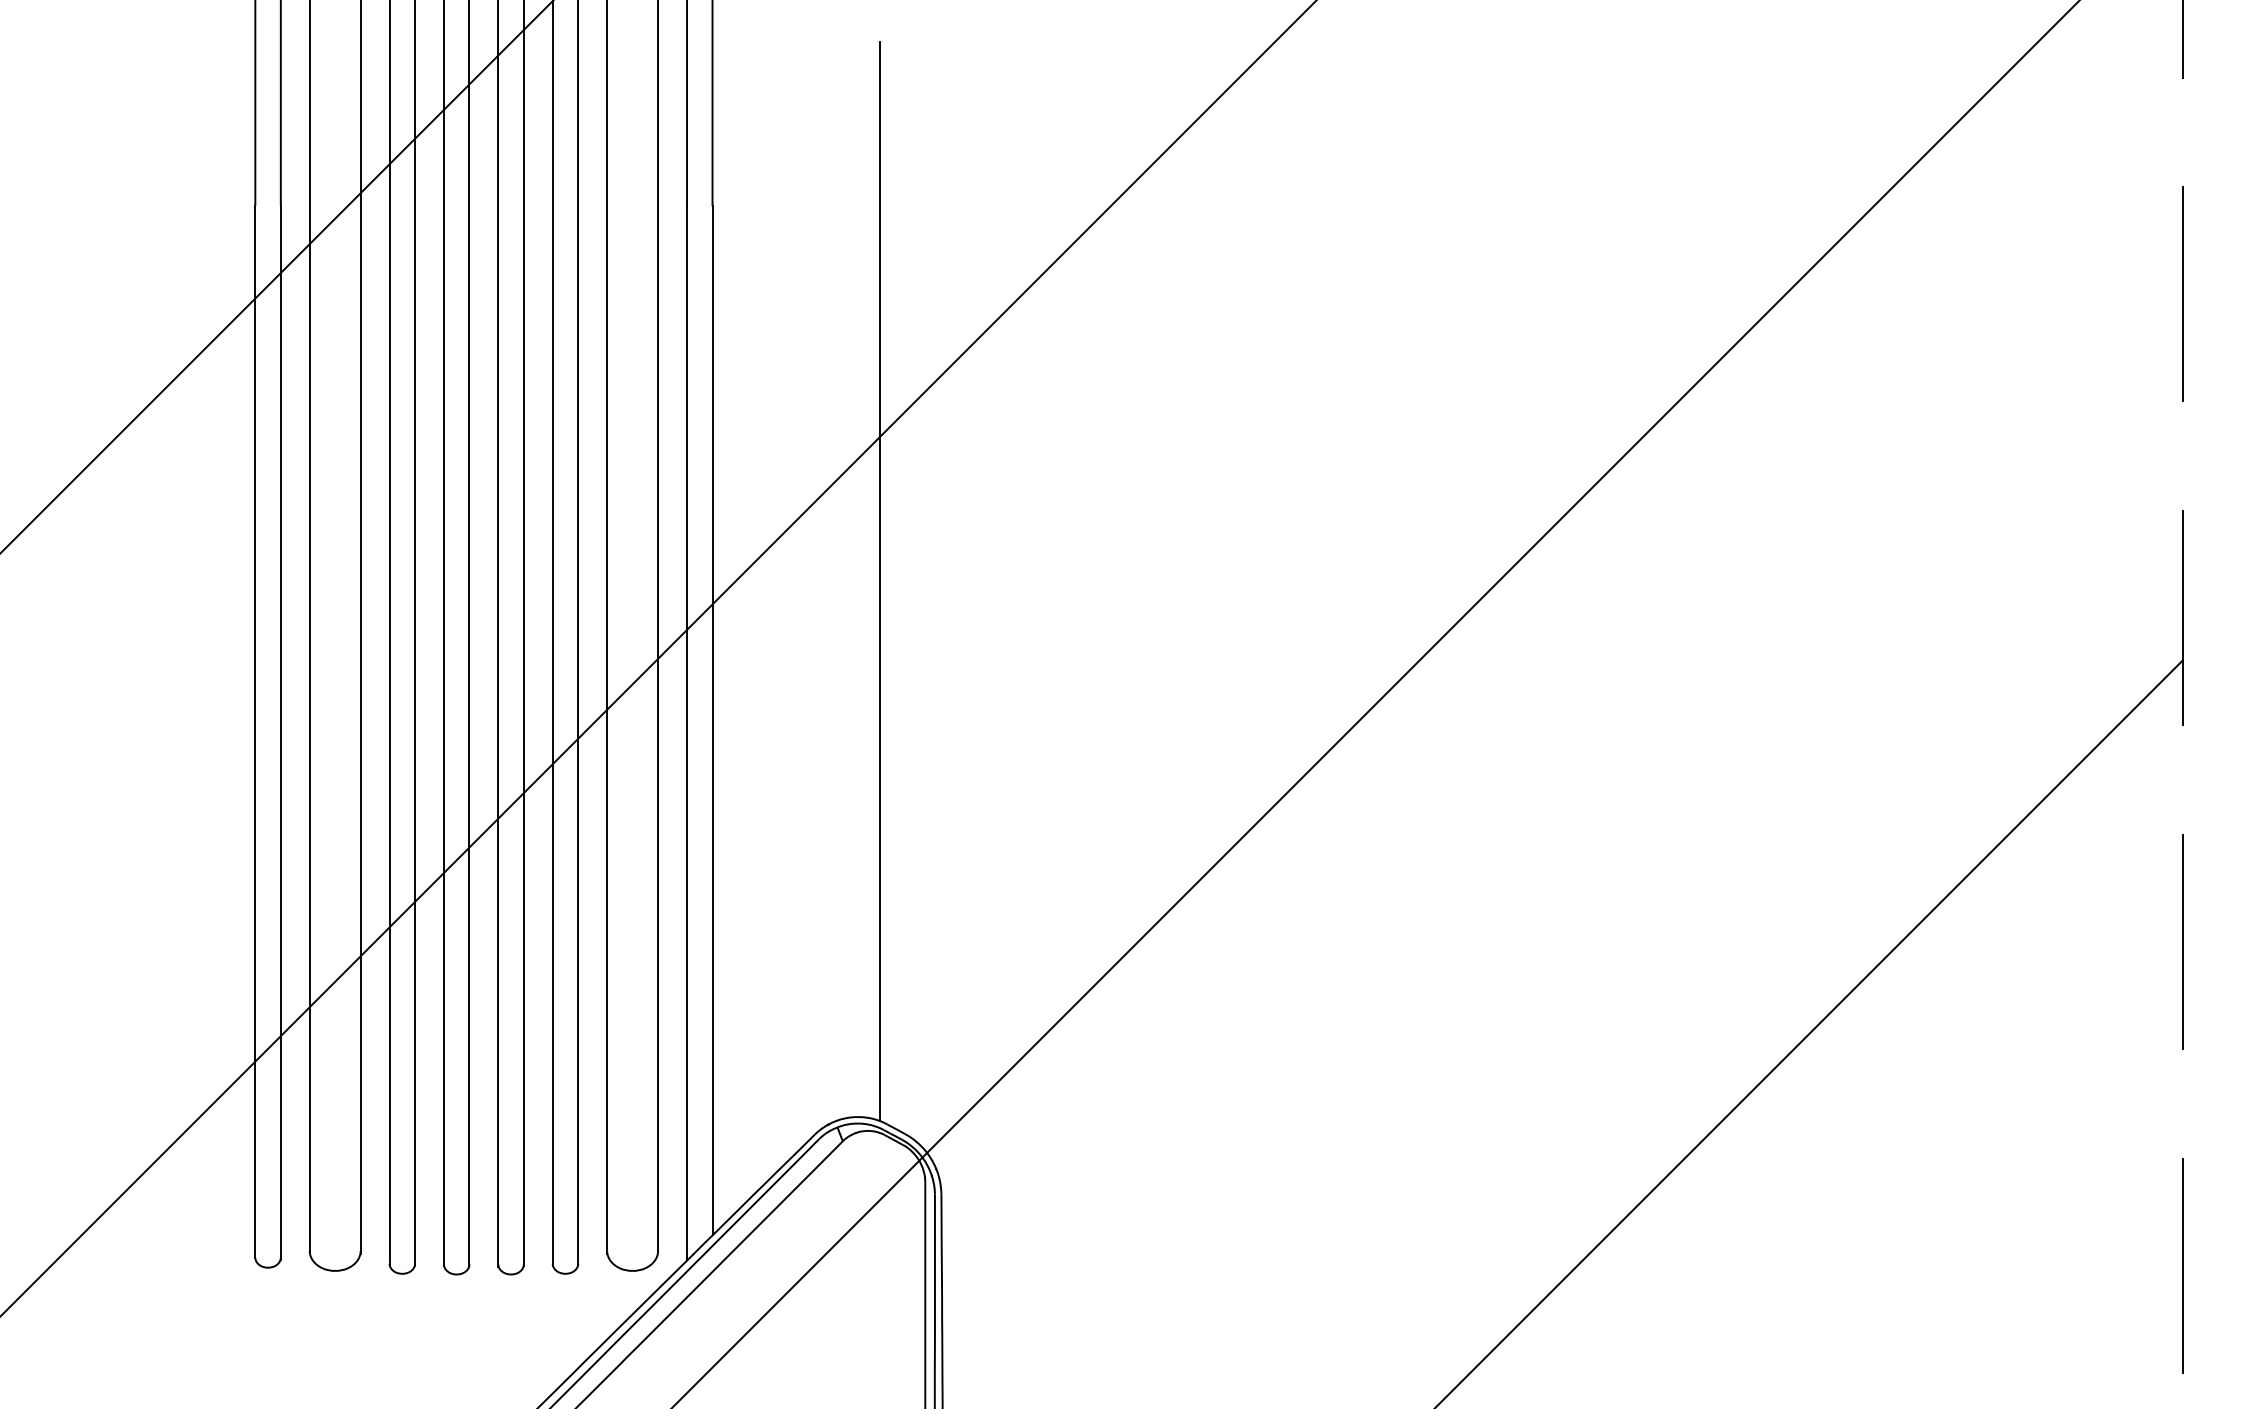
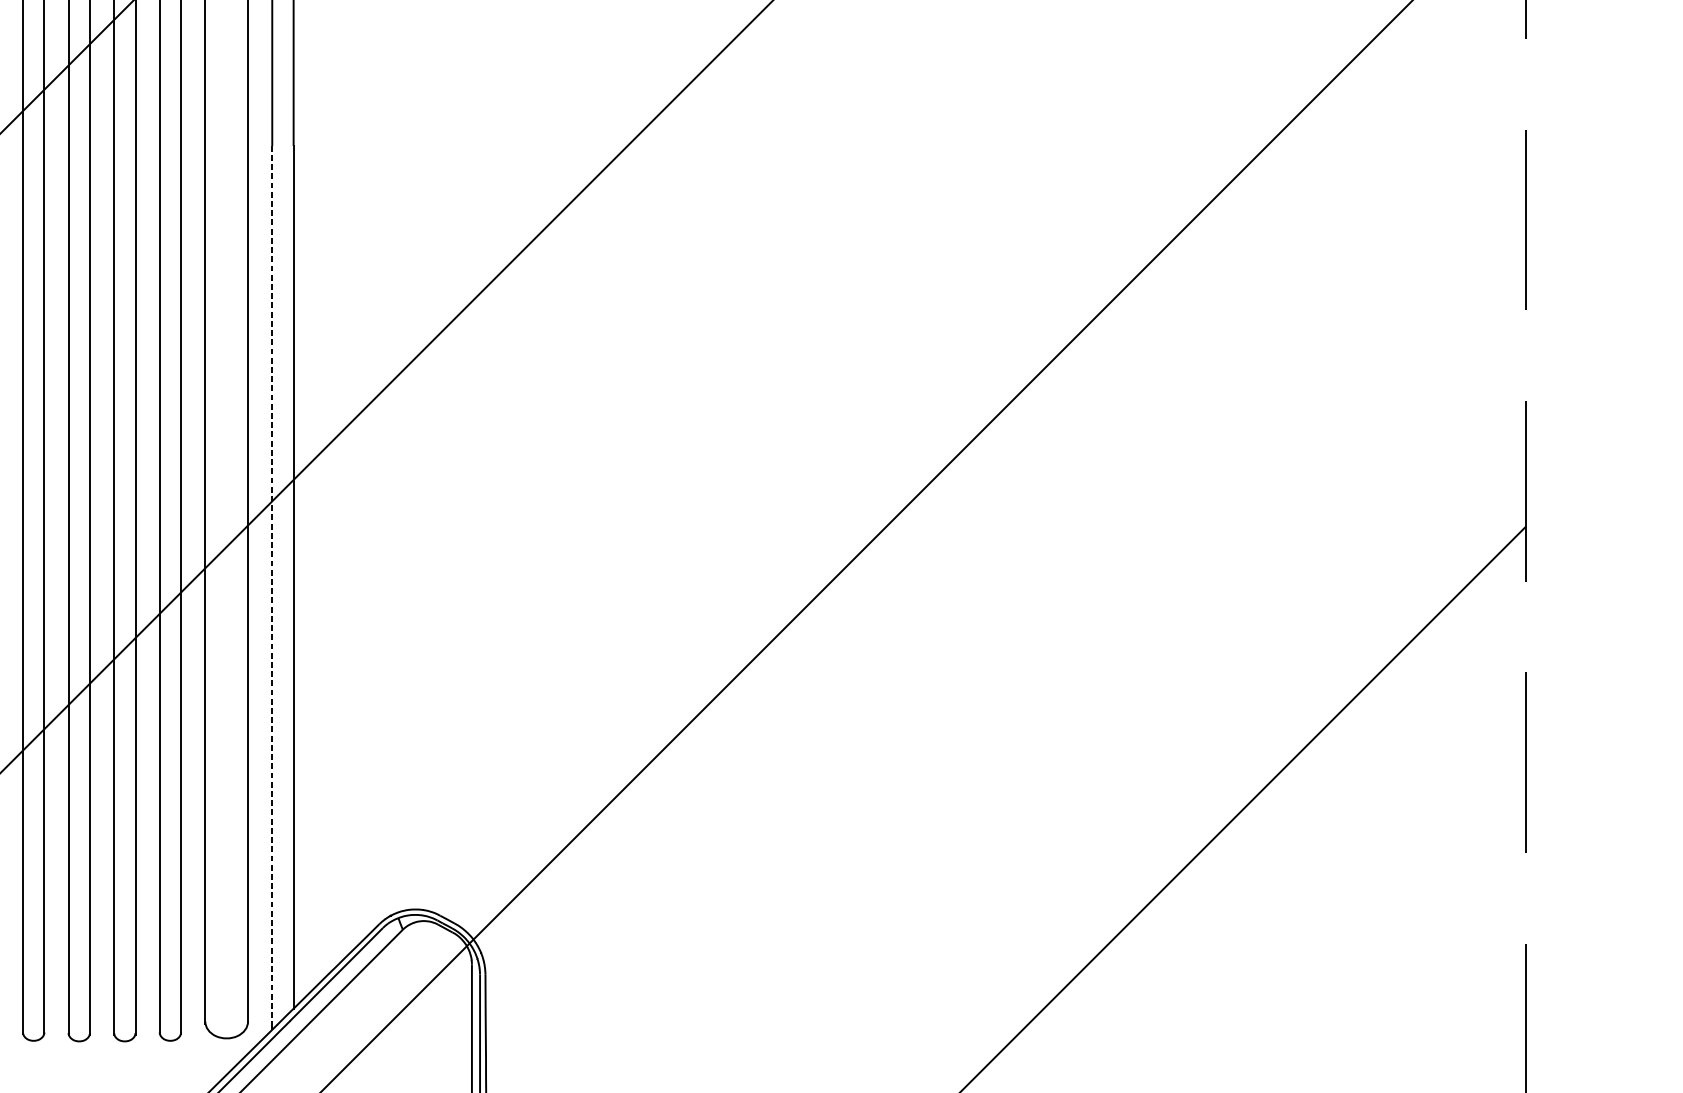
line: (879, 581) -> (433, 460), removed
line: (687, 731) -> (272, 586), solid -> dashed

